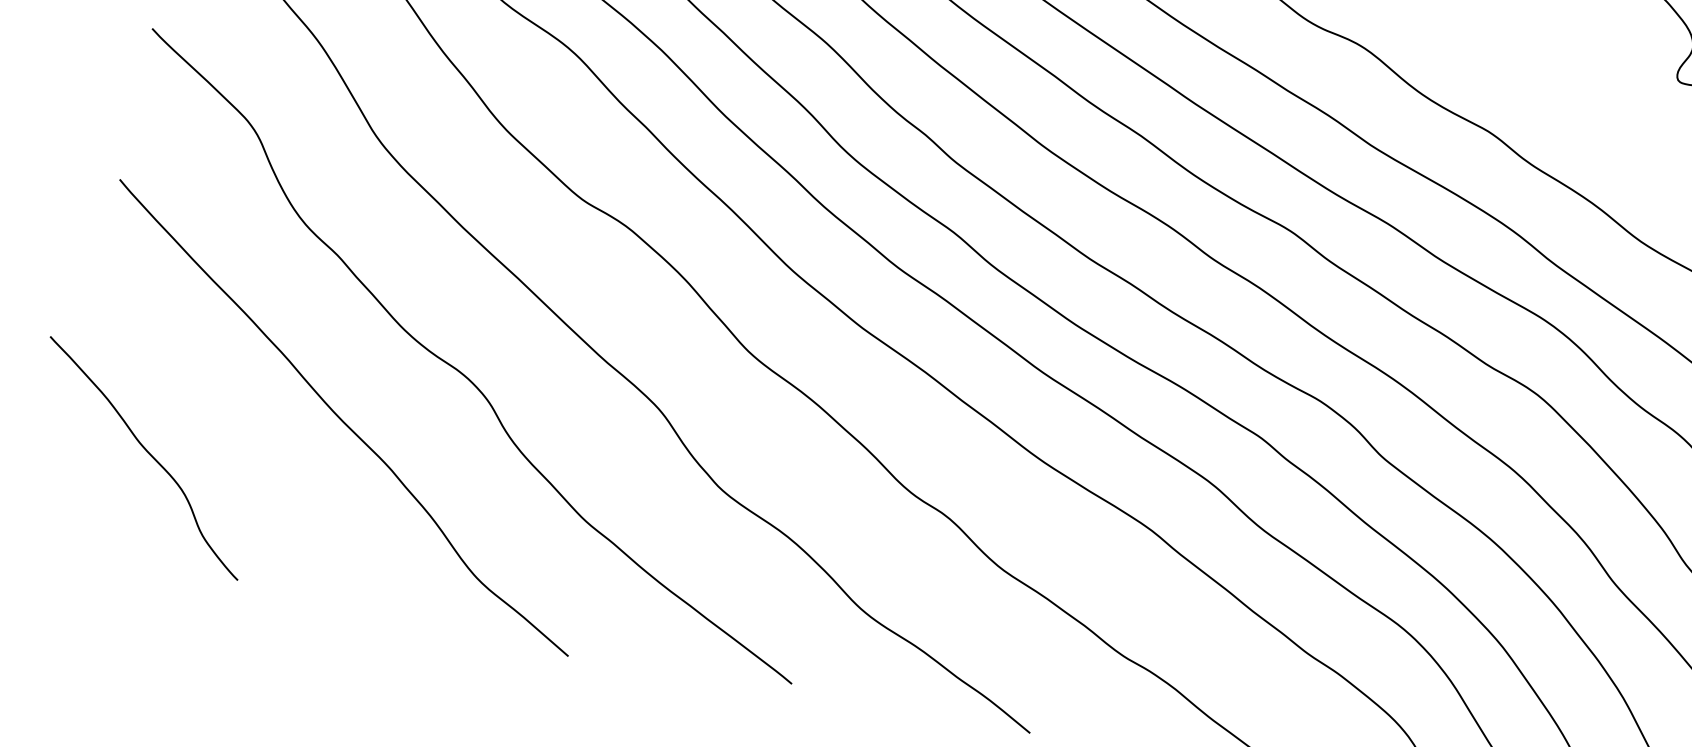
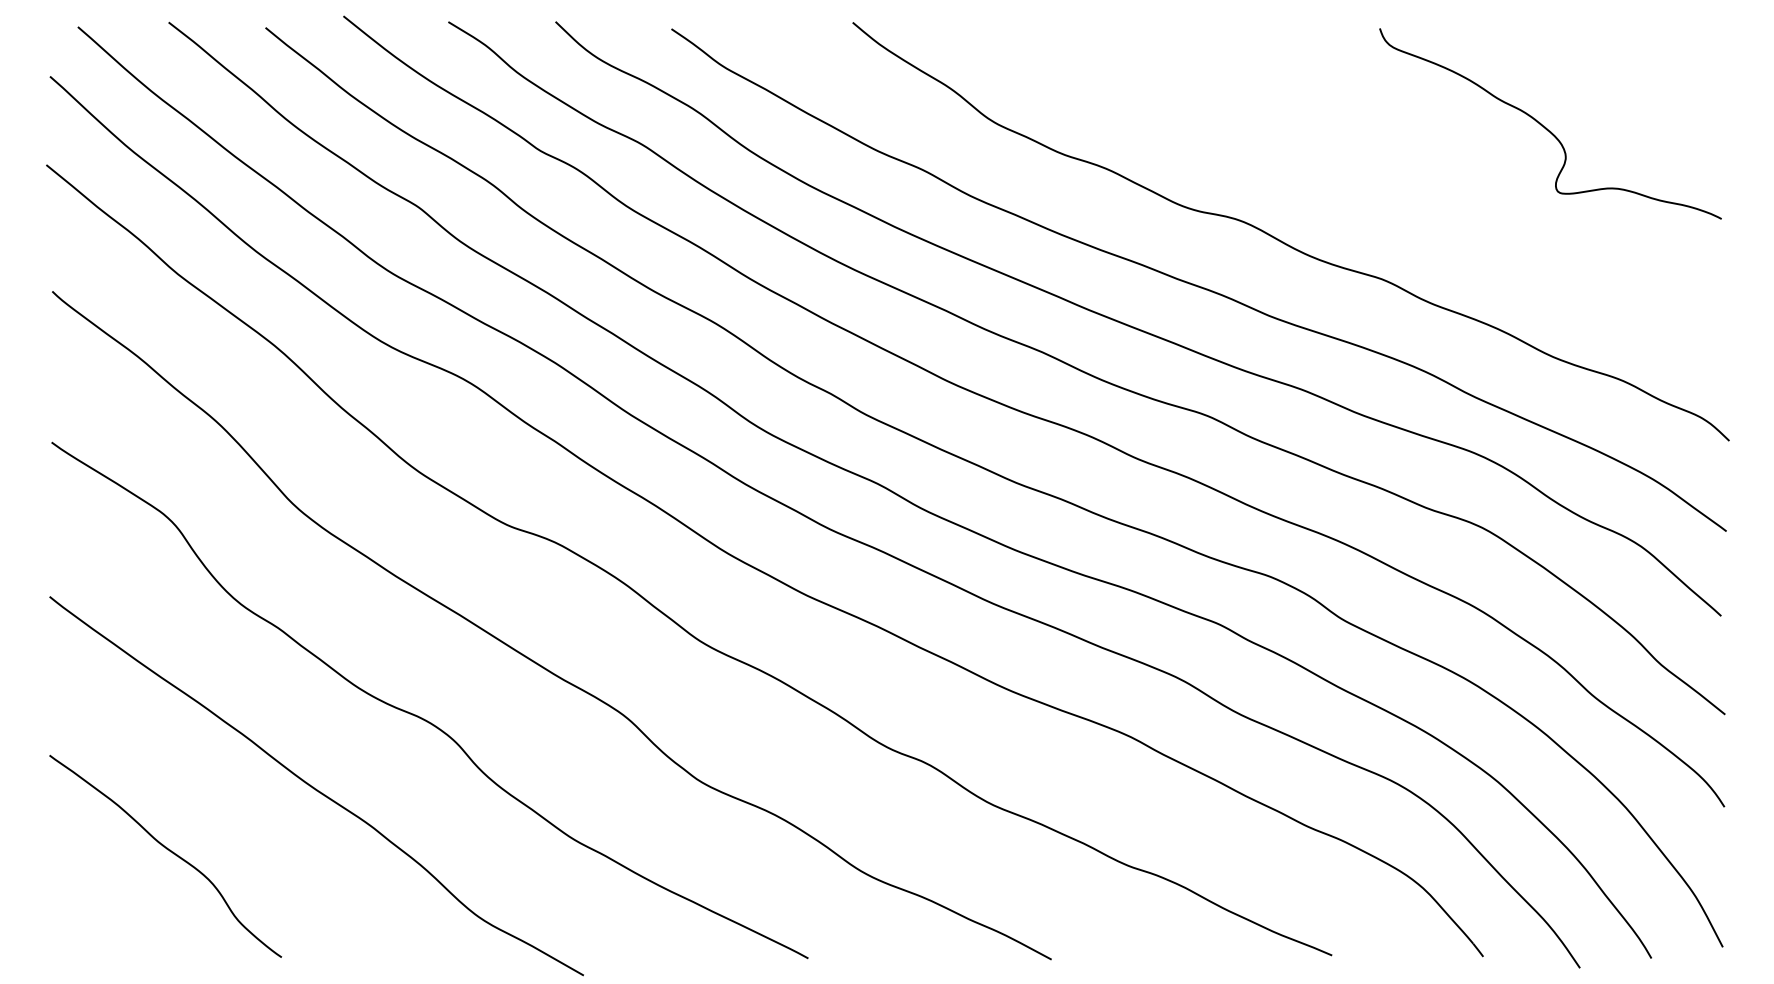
curve: (148, 454) -> (169, 851), moved

